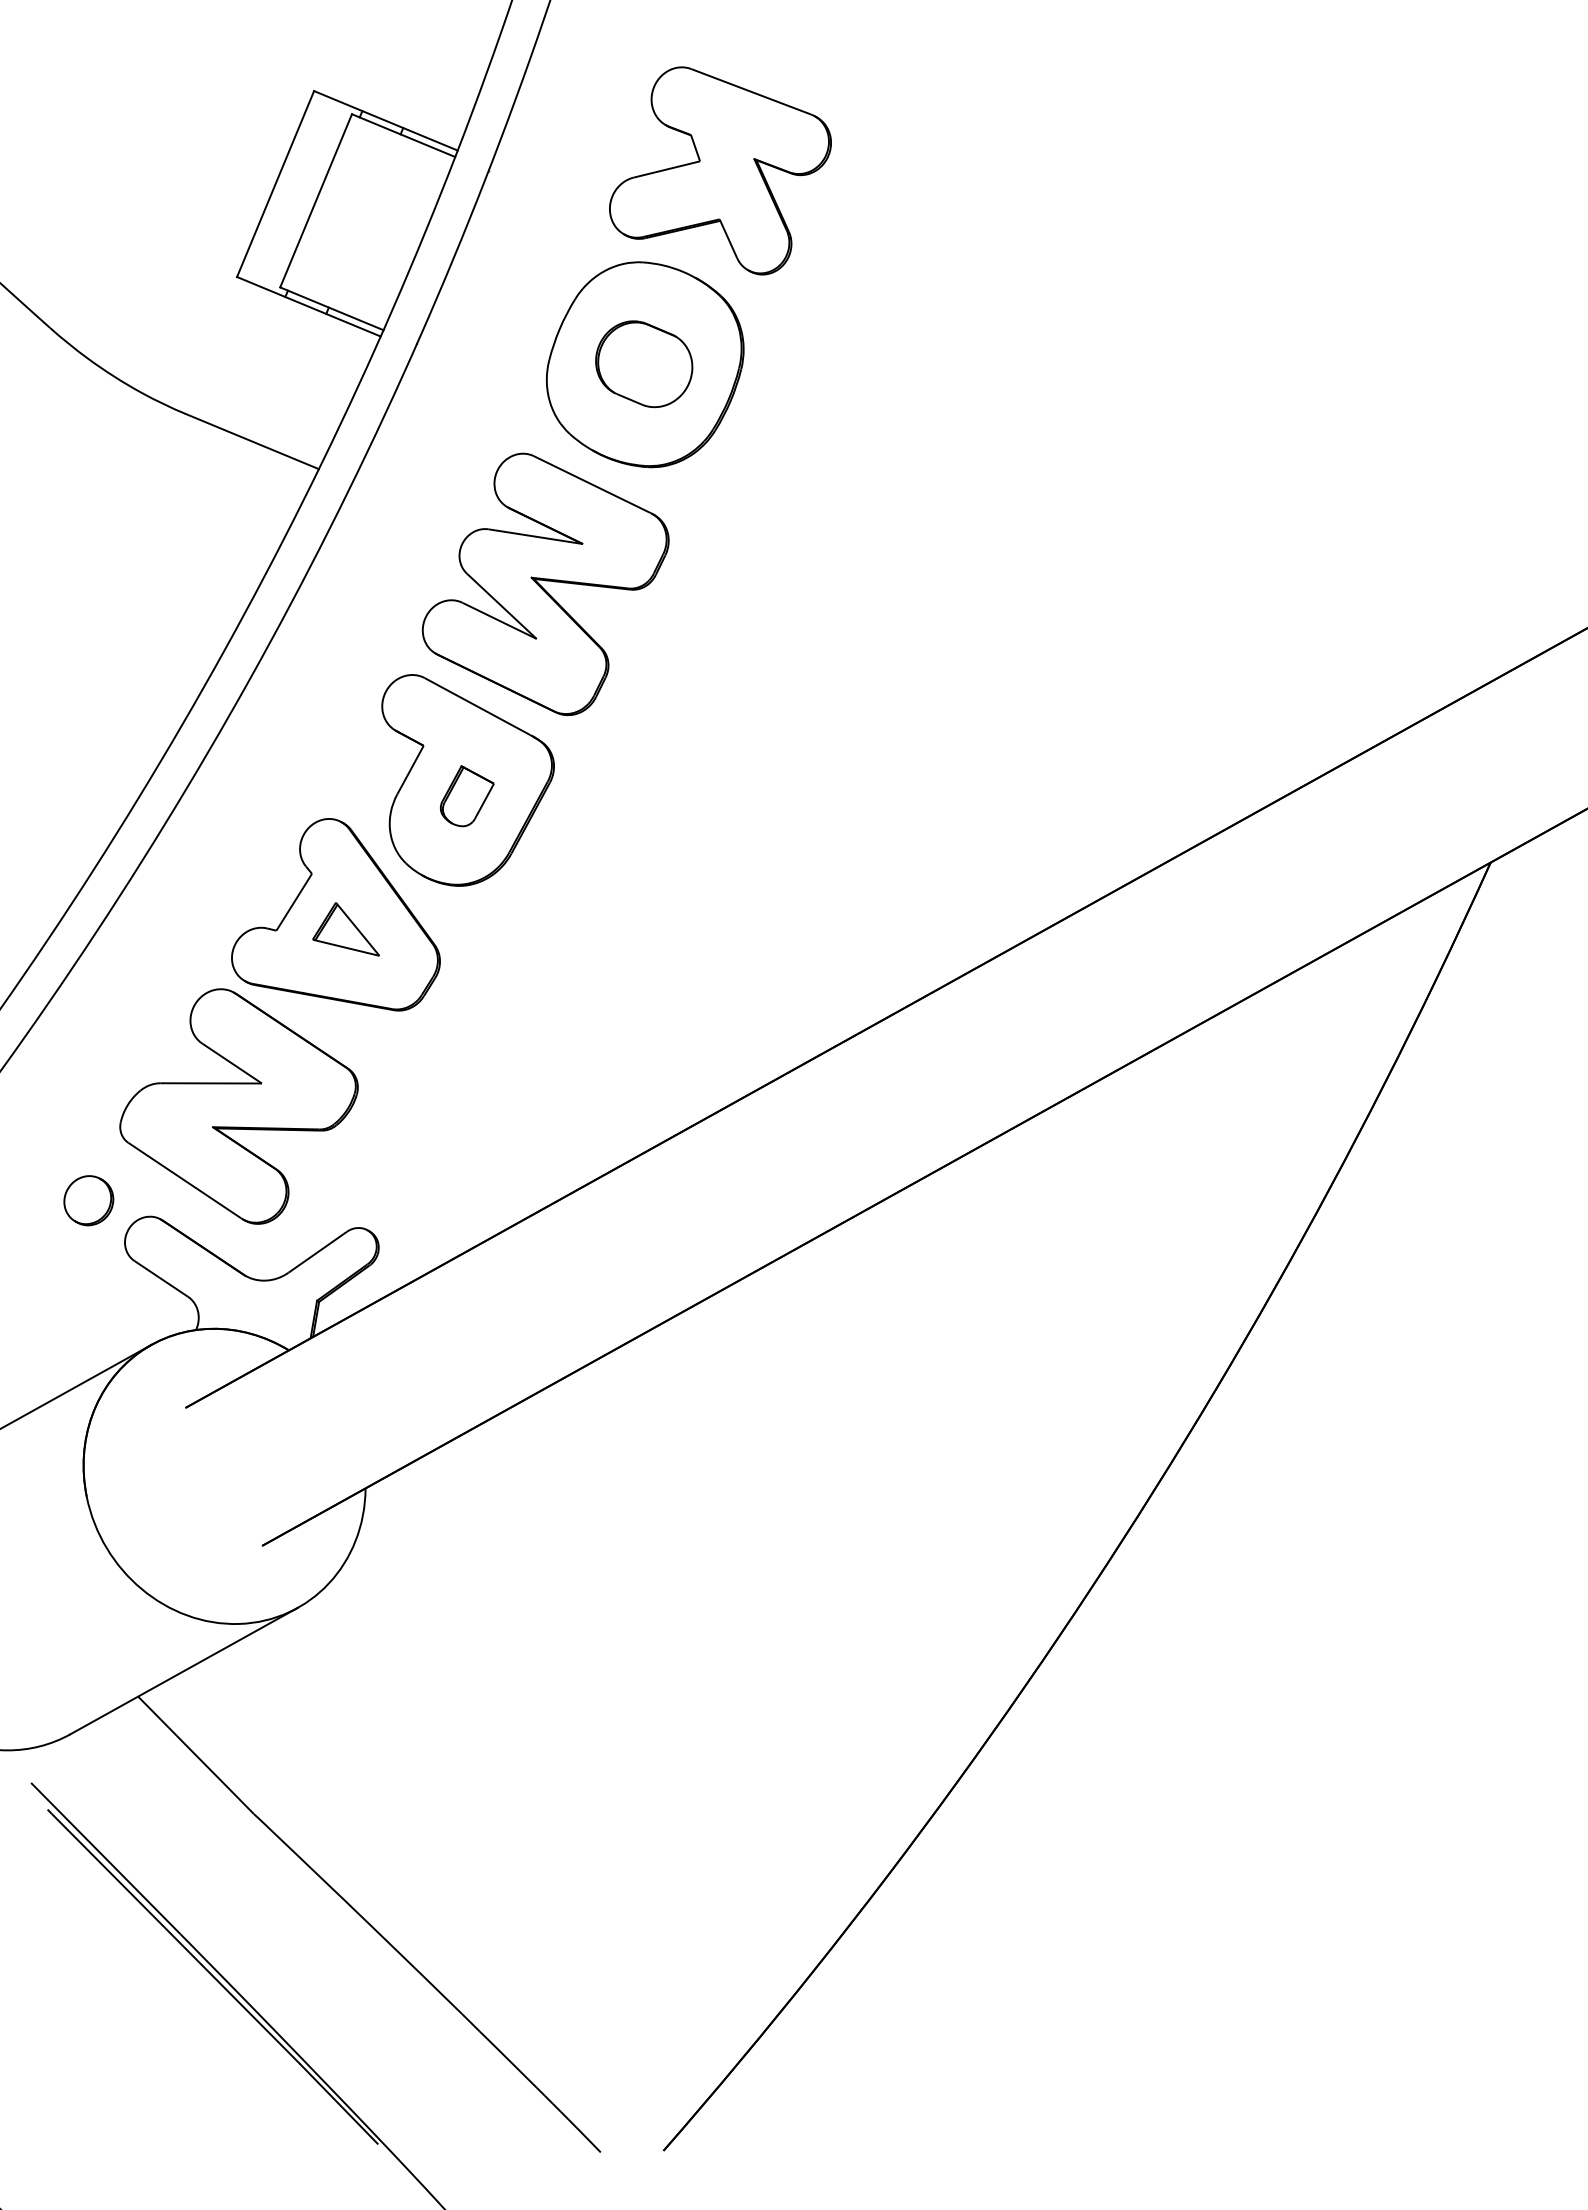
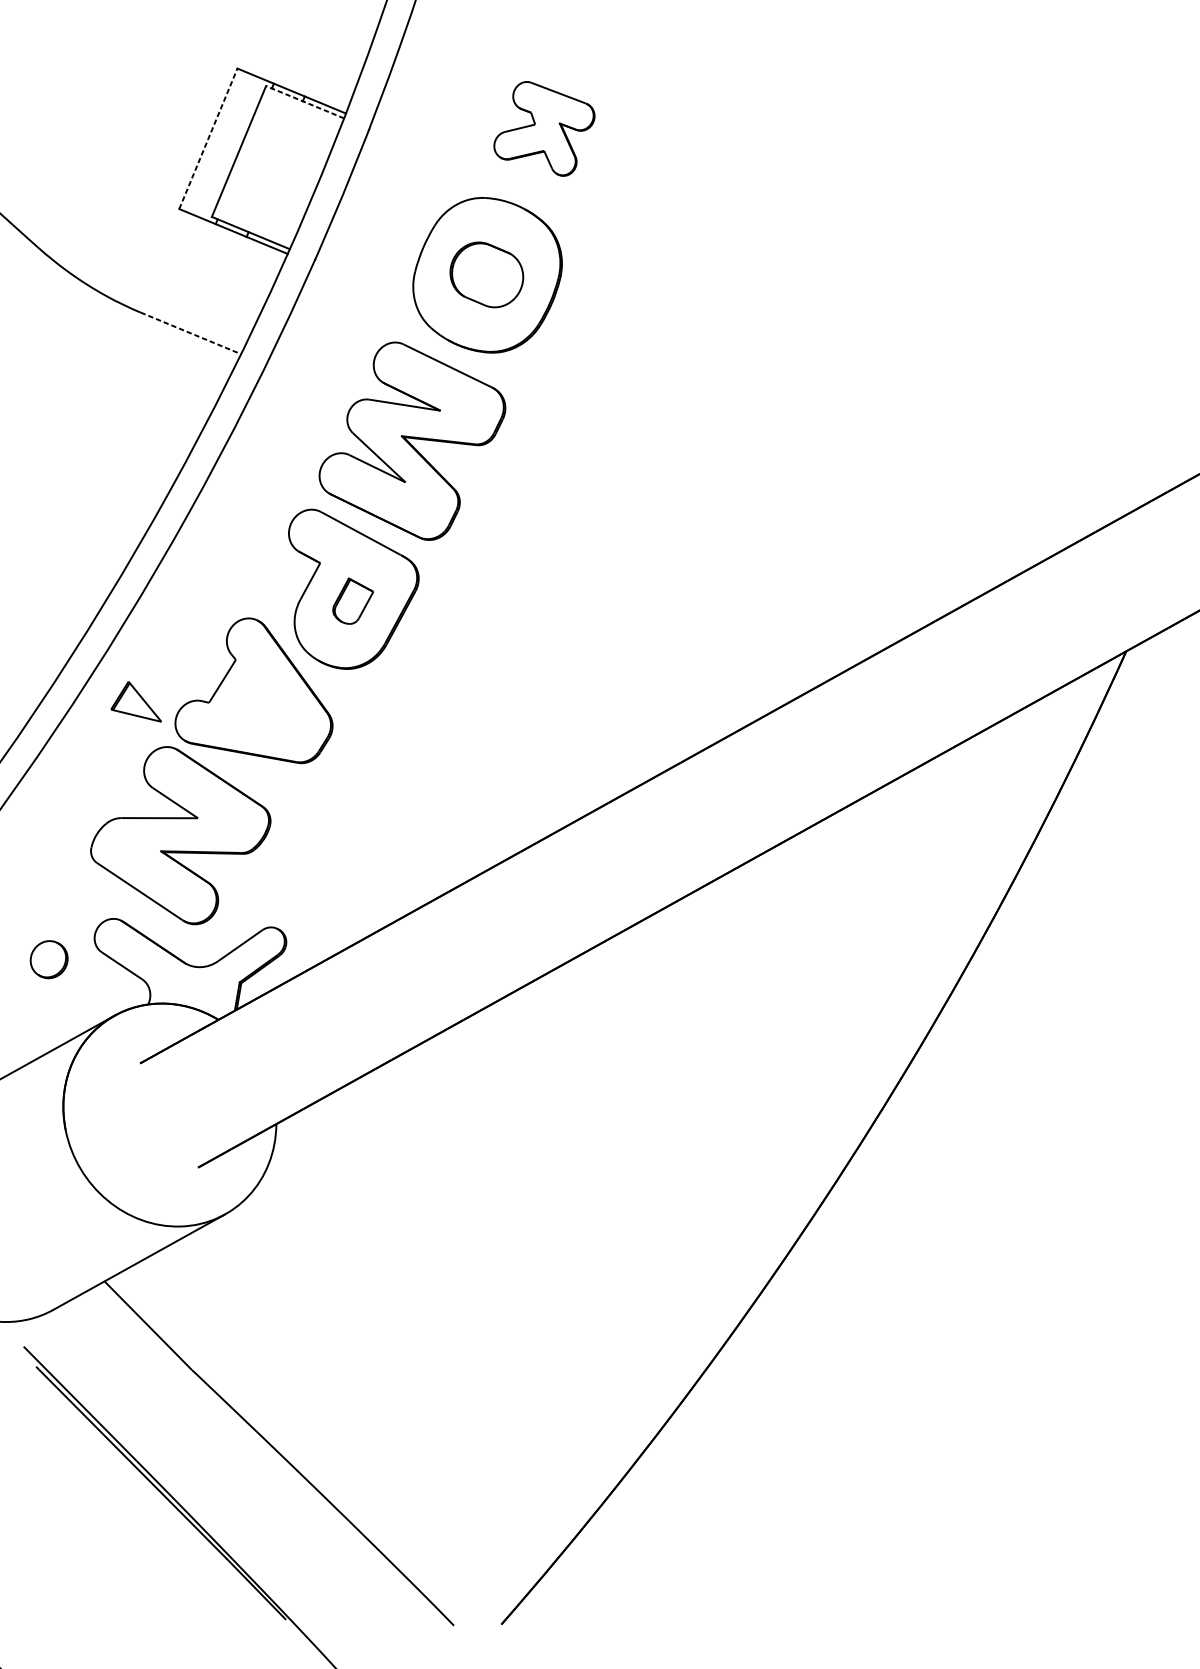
line: (403, 135) -> (305, 102), solid -> dashed
part: (720, 170) -> (544, 128), size x0.6
line: (275, 184) -> (208, 139), solid -> dashed
line: (252, 441) -> (190, 333), solid -> dashed
part: (345, 929) -> (135, 701), moved
part: (88, 1200) -> (48, 959), moved

